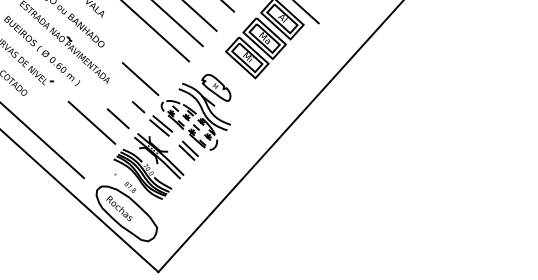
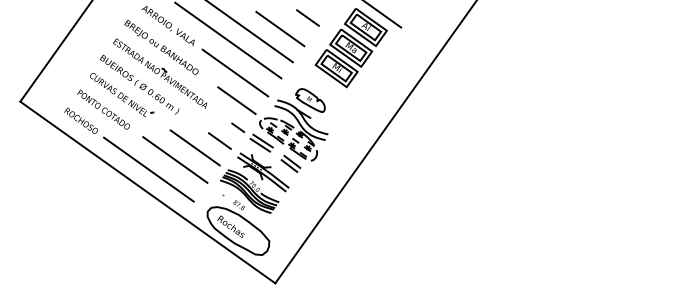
line: (142, 49) -> (235, 72), added
line: (70, 132) -> (175, 159), added

